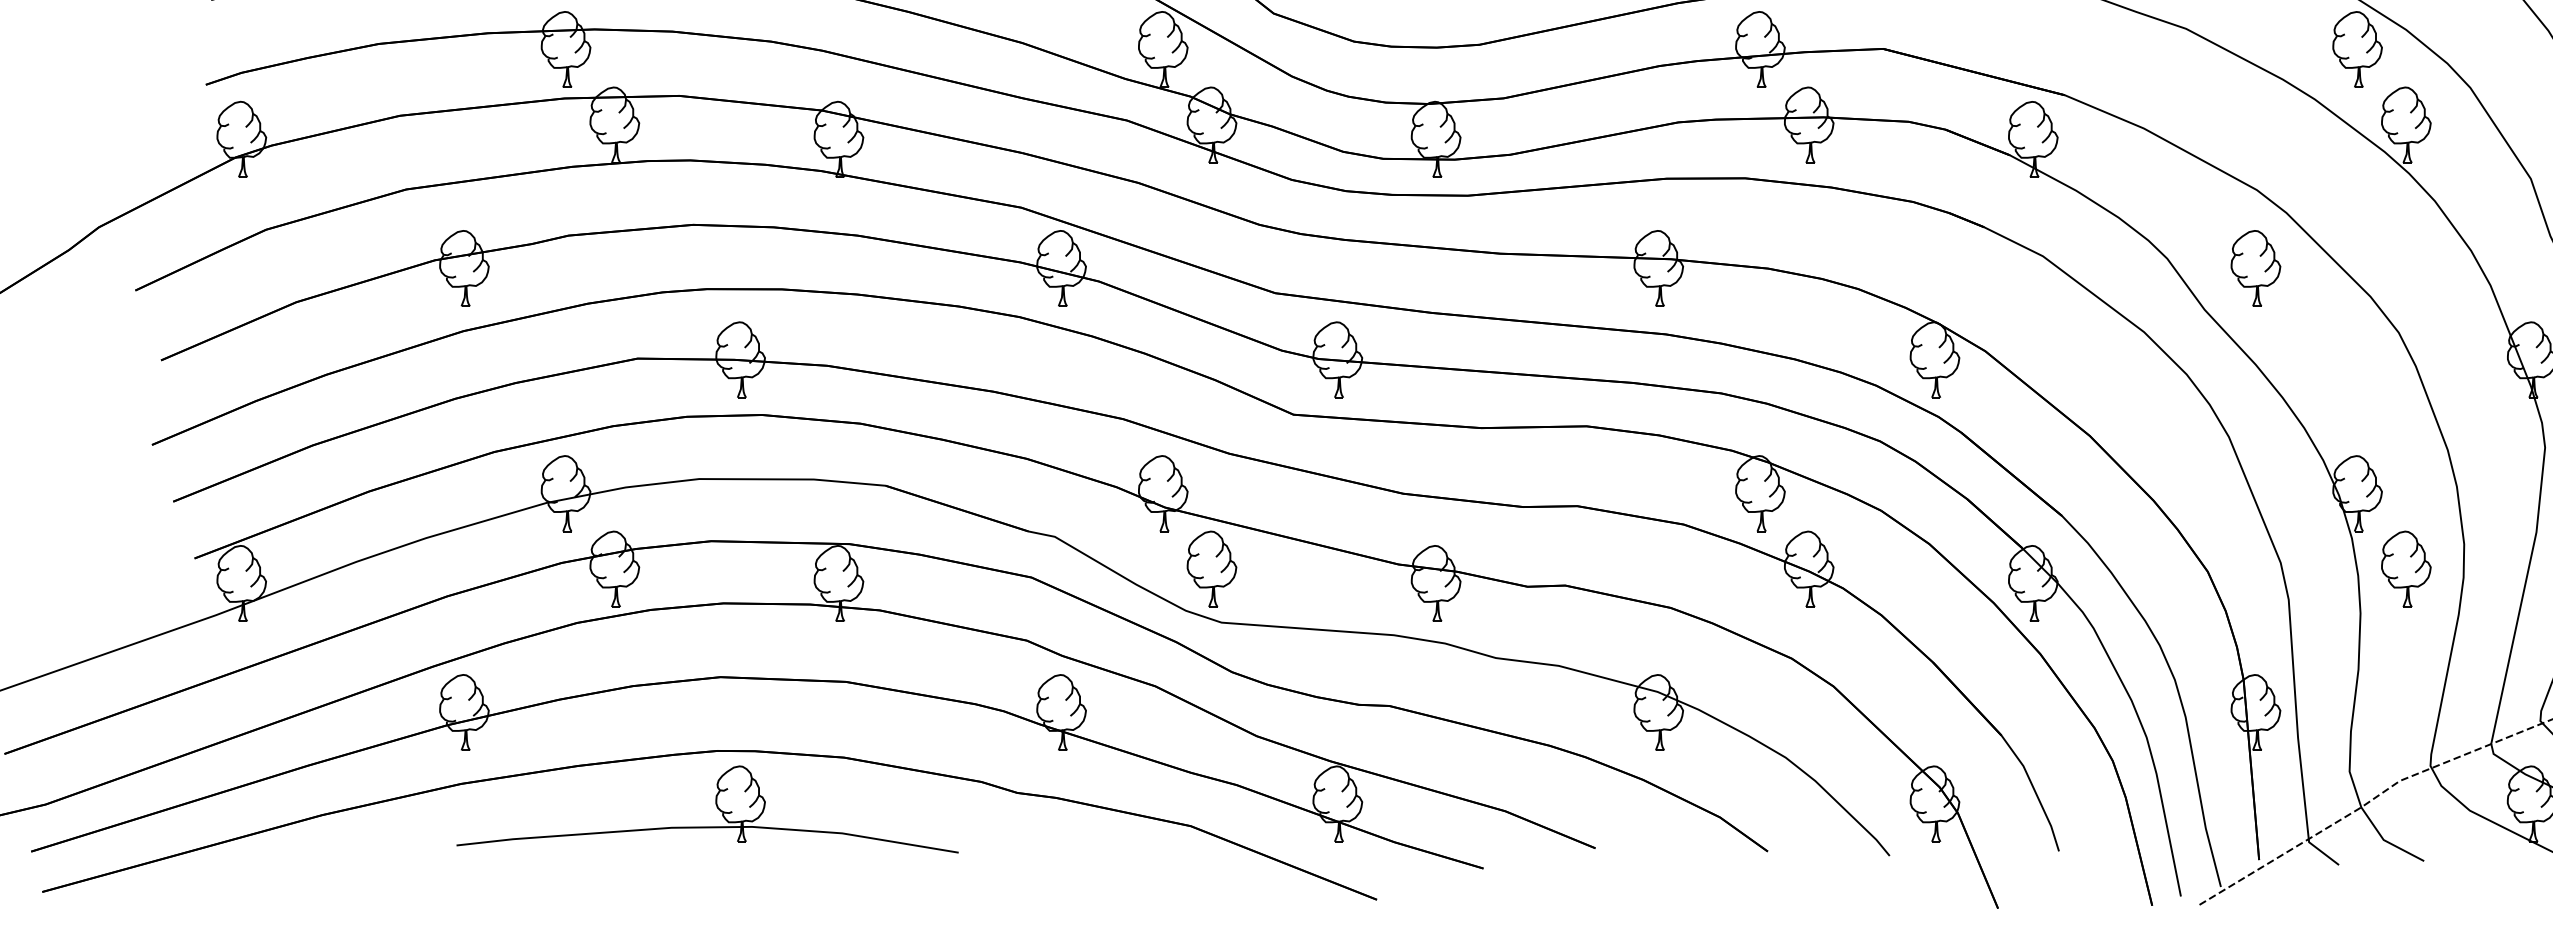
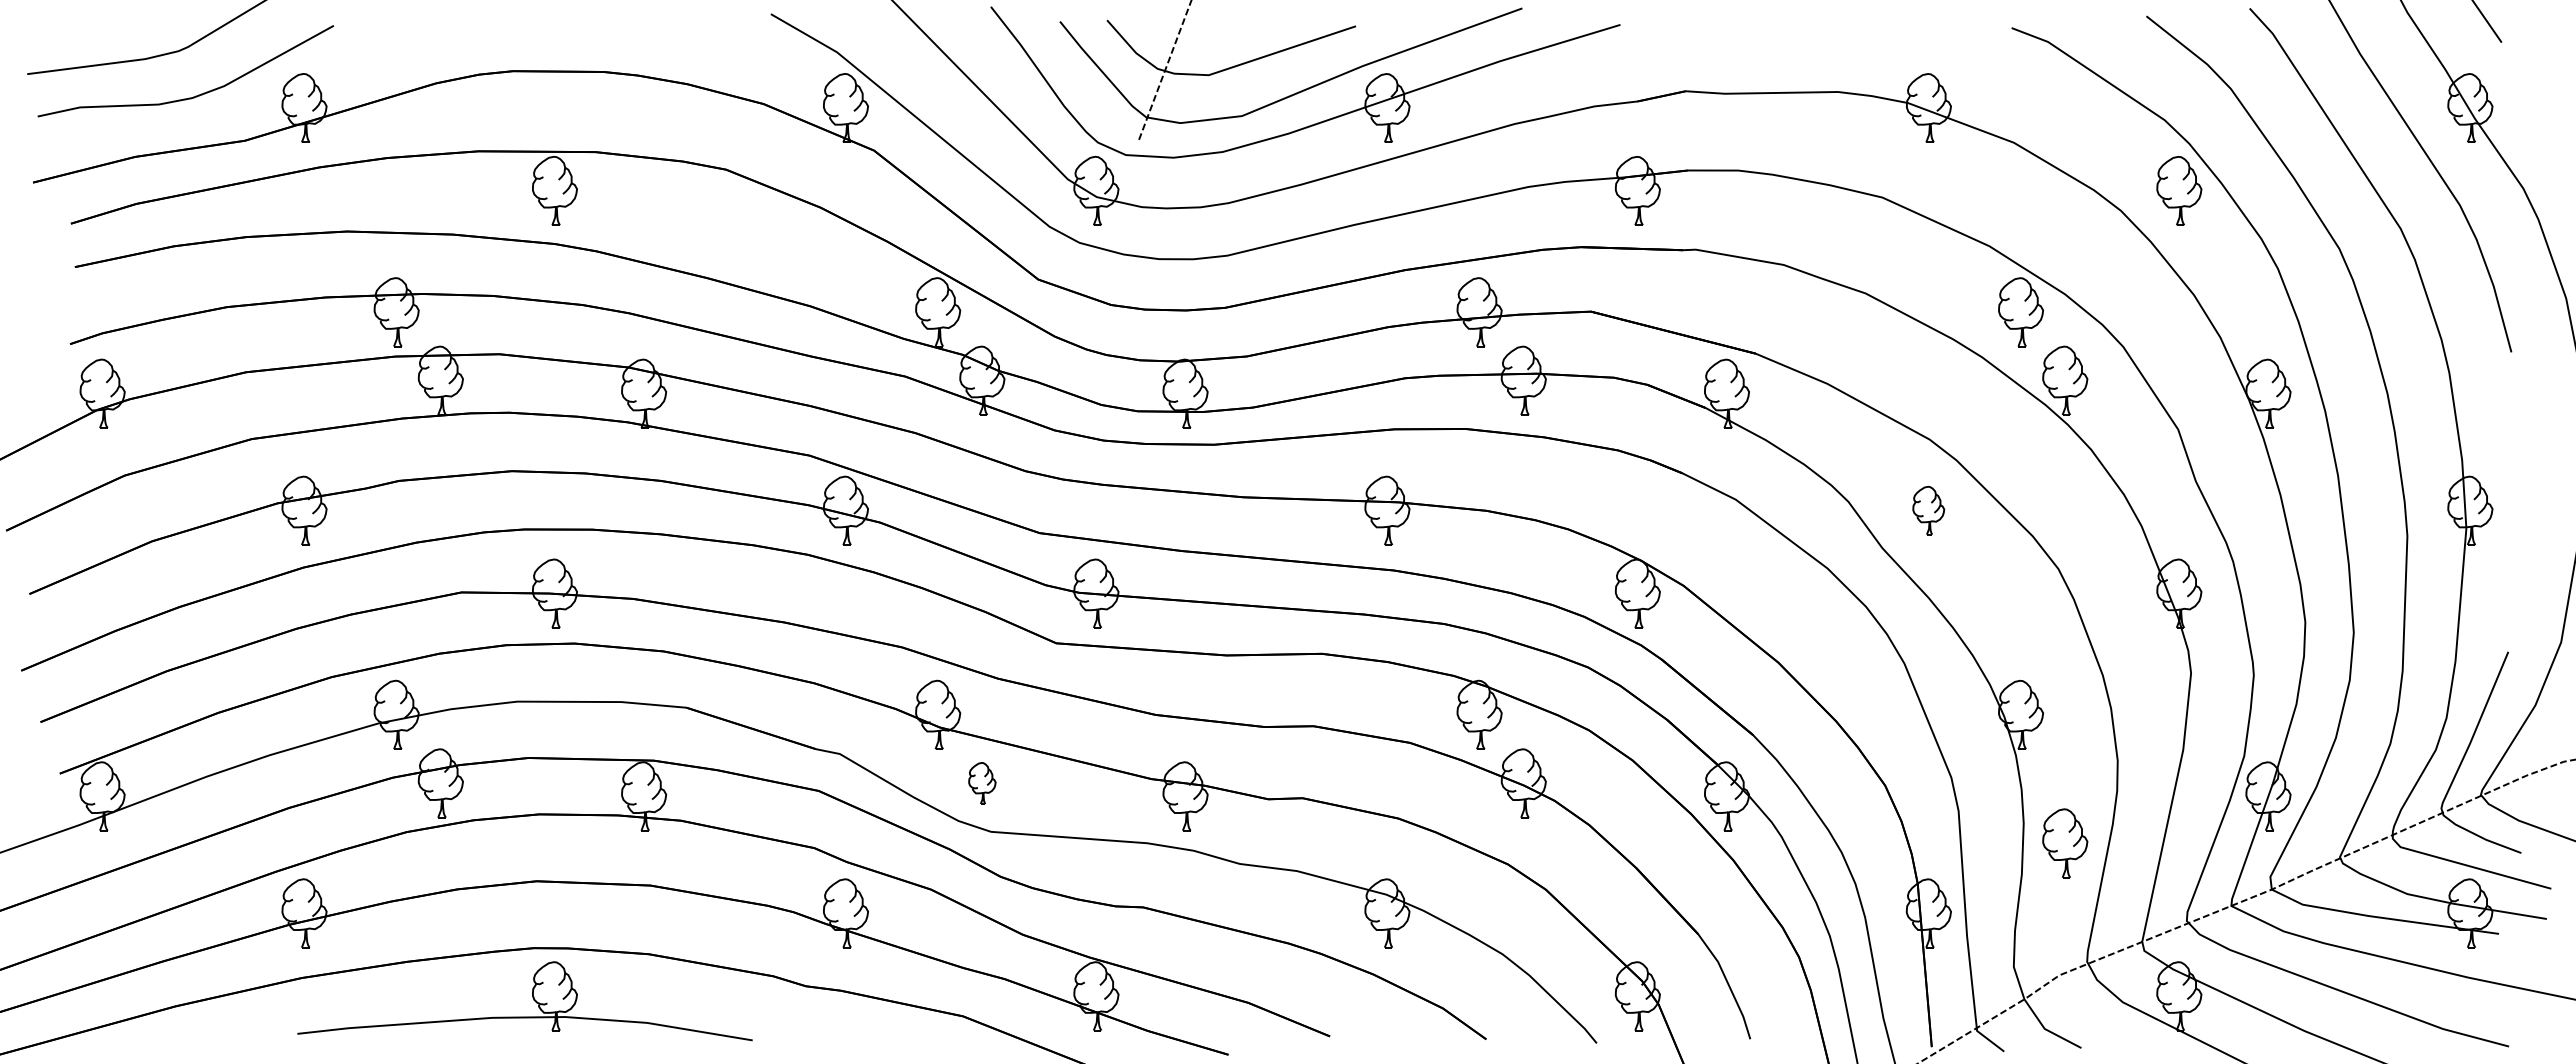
part: (2255, 268) -> (1928, 510), size x0.7
part: (1212, 569) -> (982, 783), size x0.6
part: (2406, 569) -> (2065, 843), moved

